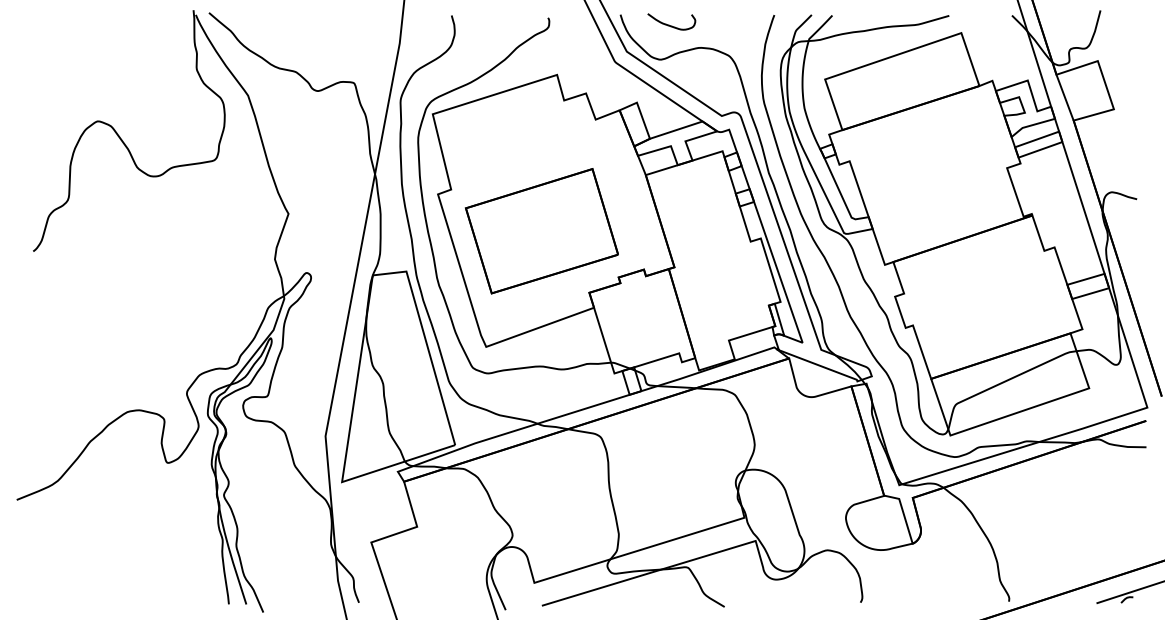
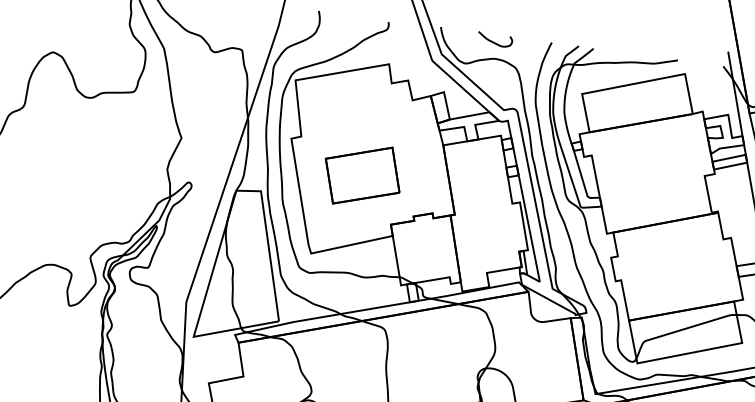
curve: (669, 24) -> (493, 41), moved
part: (541, 231) -> (362, 175), size x0.7

